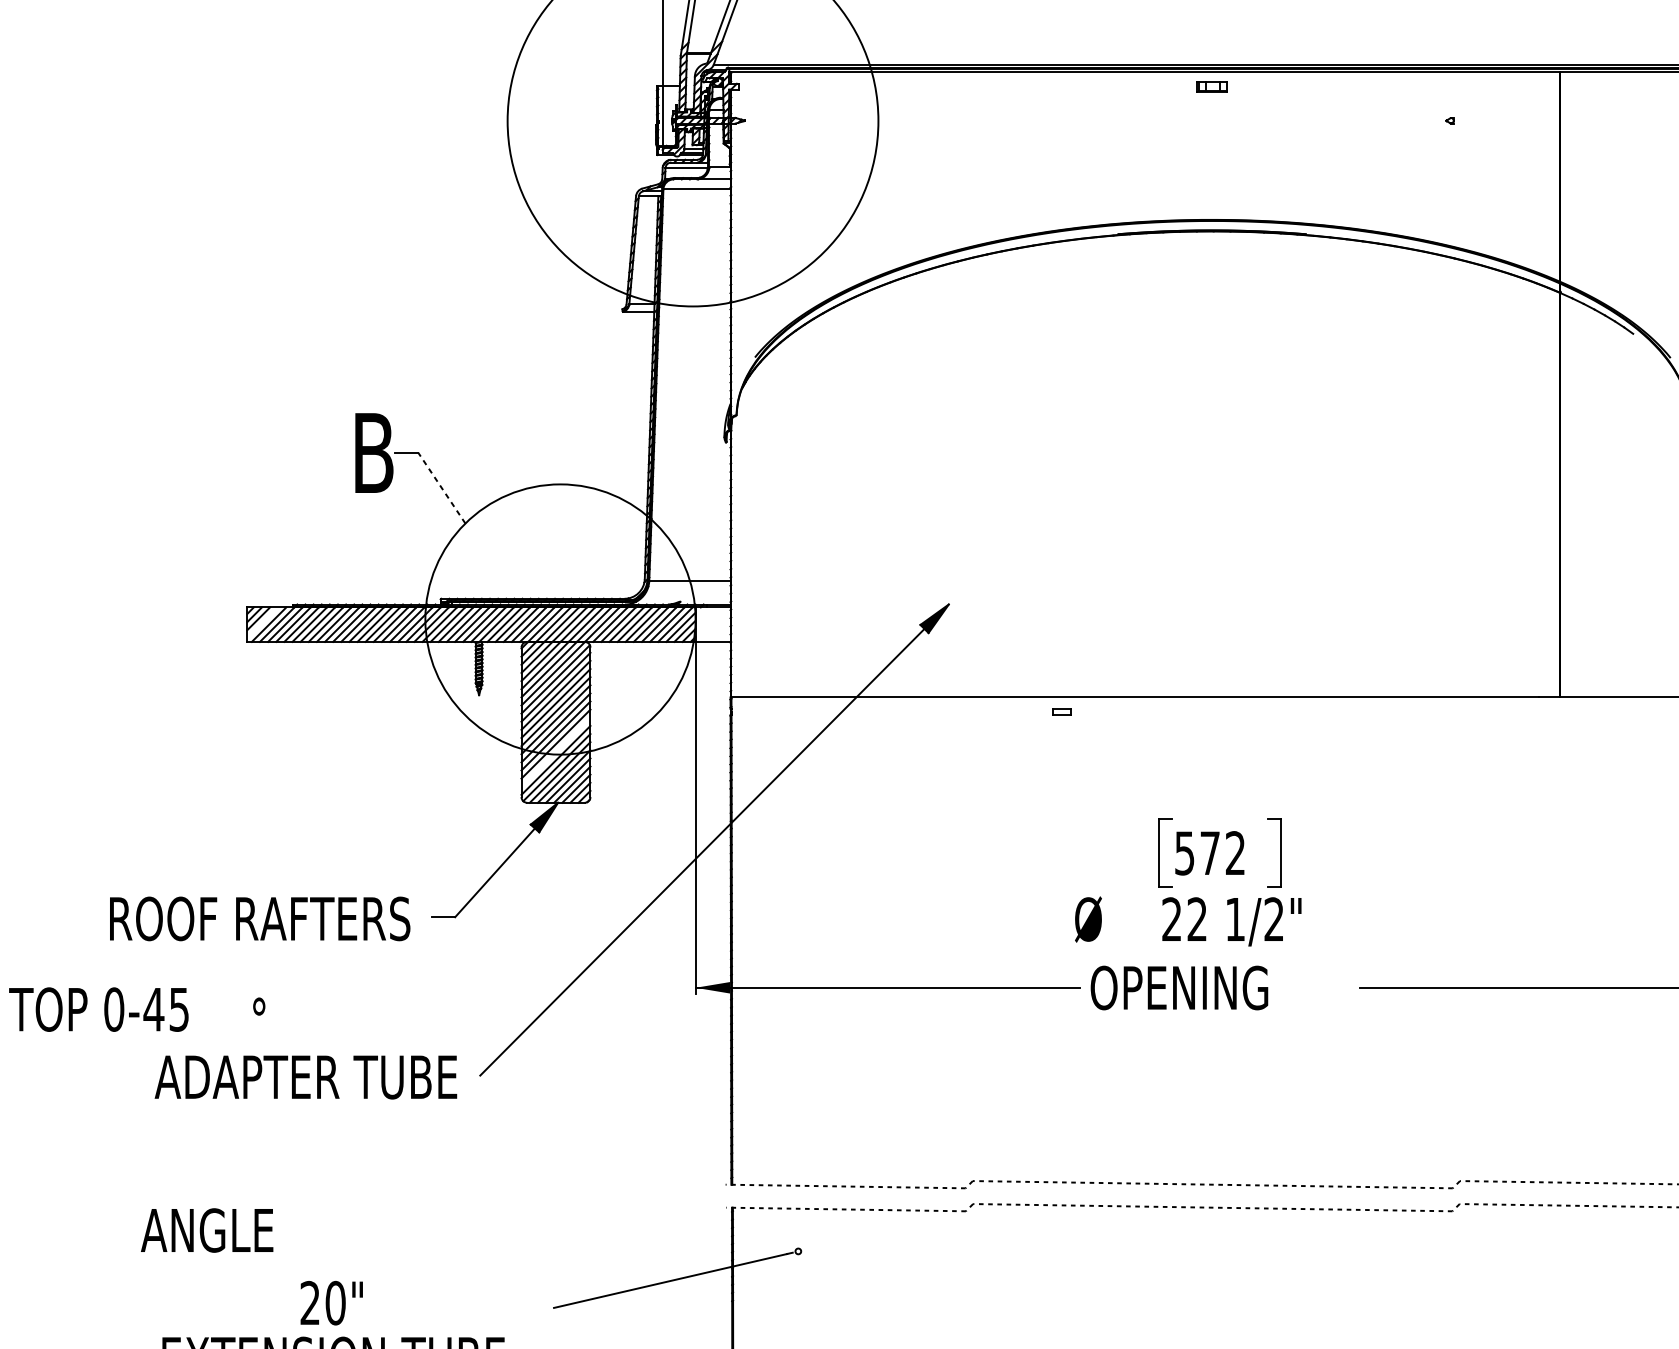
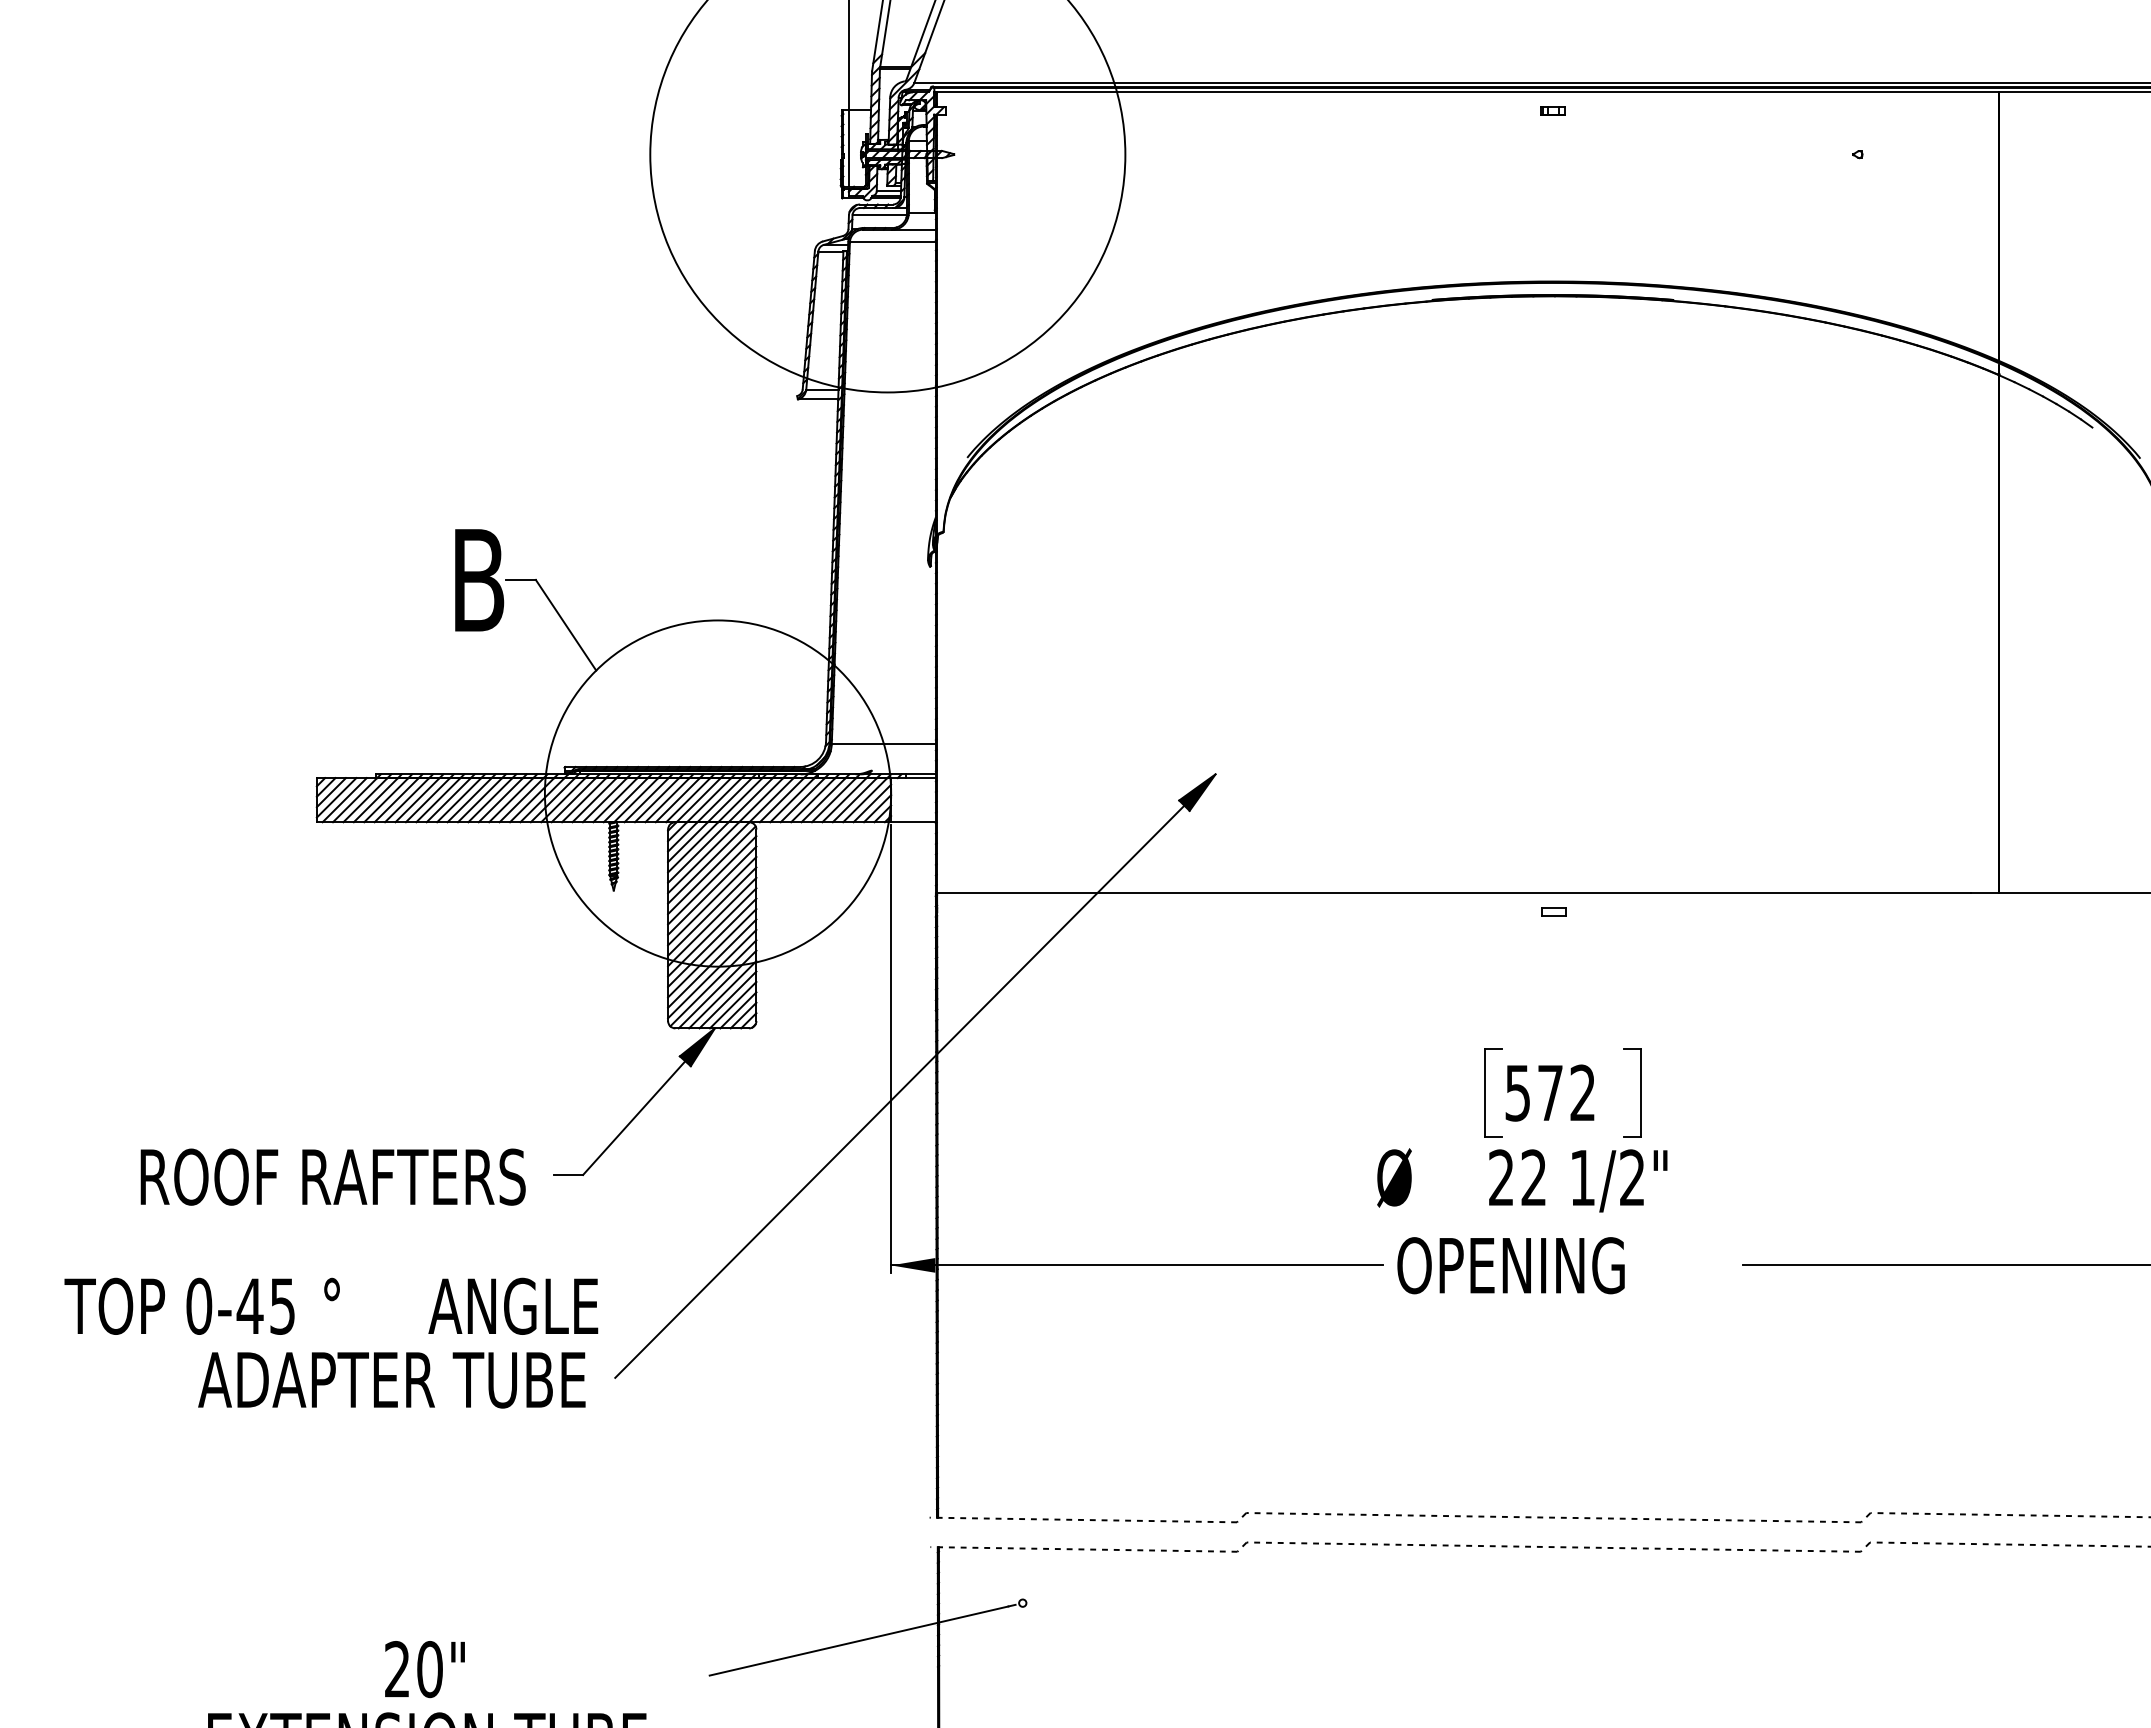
part: (1211, 86) -> (1552, 110), size x0.62
line: (441, 487) -> (565, 624), dashed -> solid
line: (262, 622) -> (336, 797), added
part: (1061, 711) -> (1553, 911), moved
line: (556, 752) -> (712, 963), added
text: (98, 1008) -> (179, 1305), moved
text: (207, 1229) -> (513, 1305), moved

